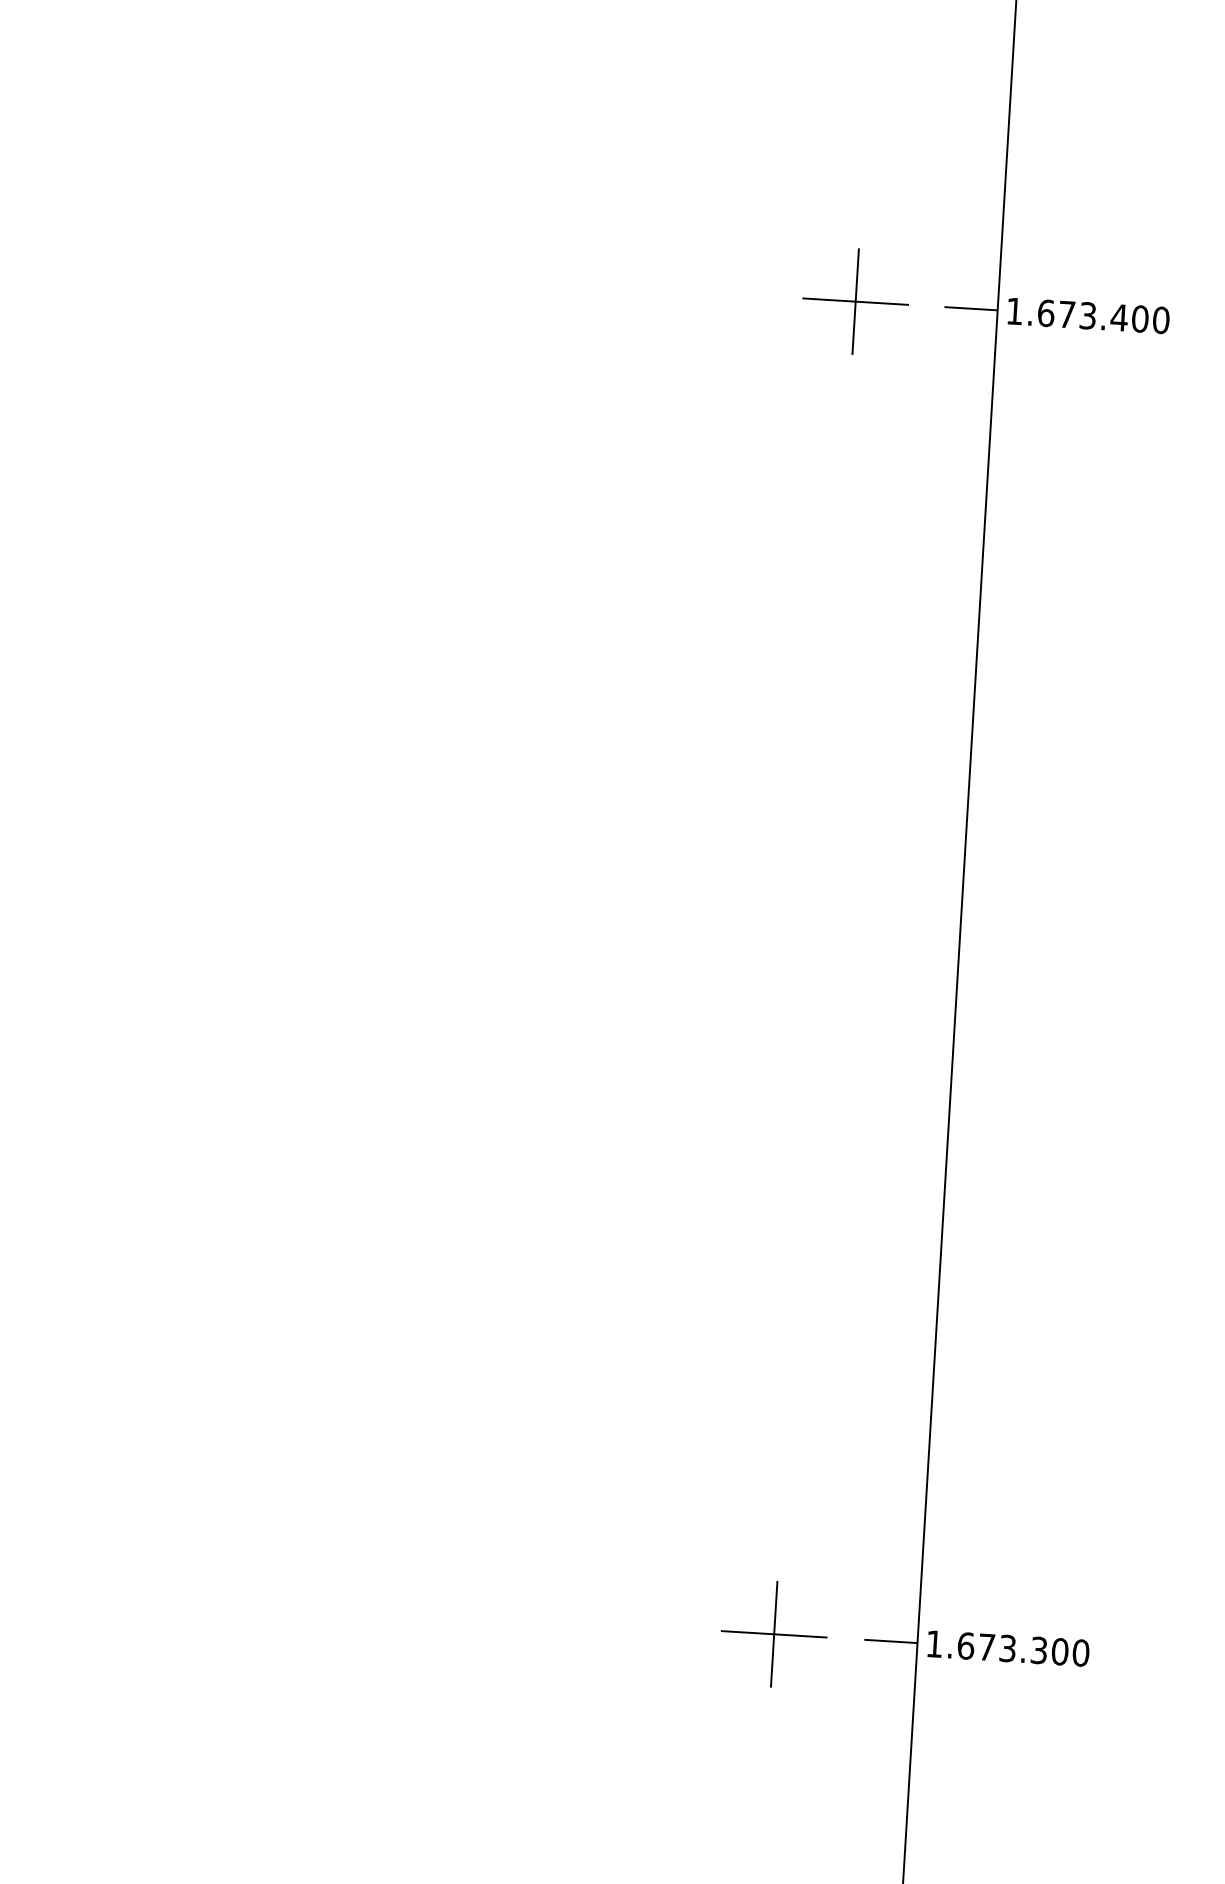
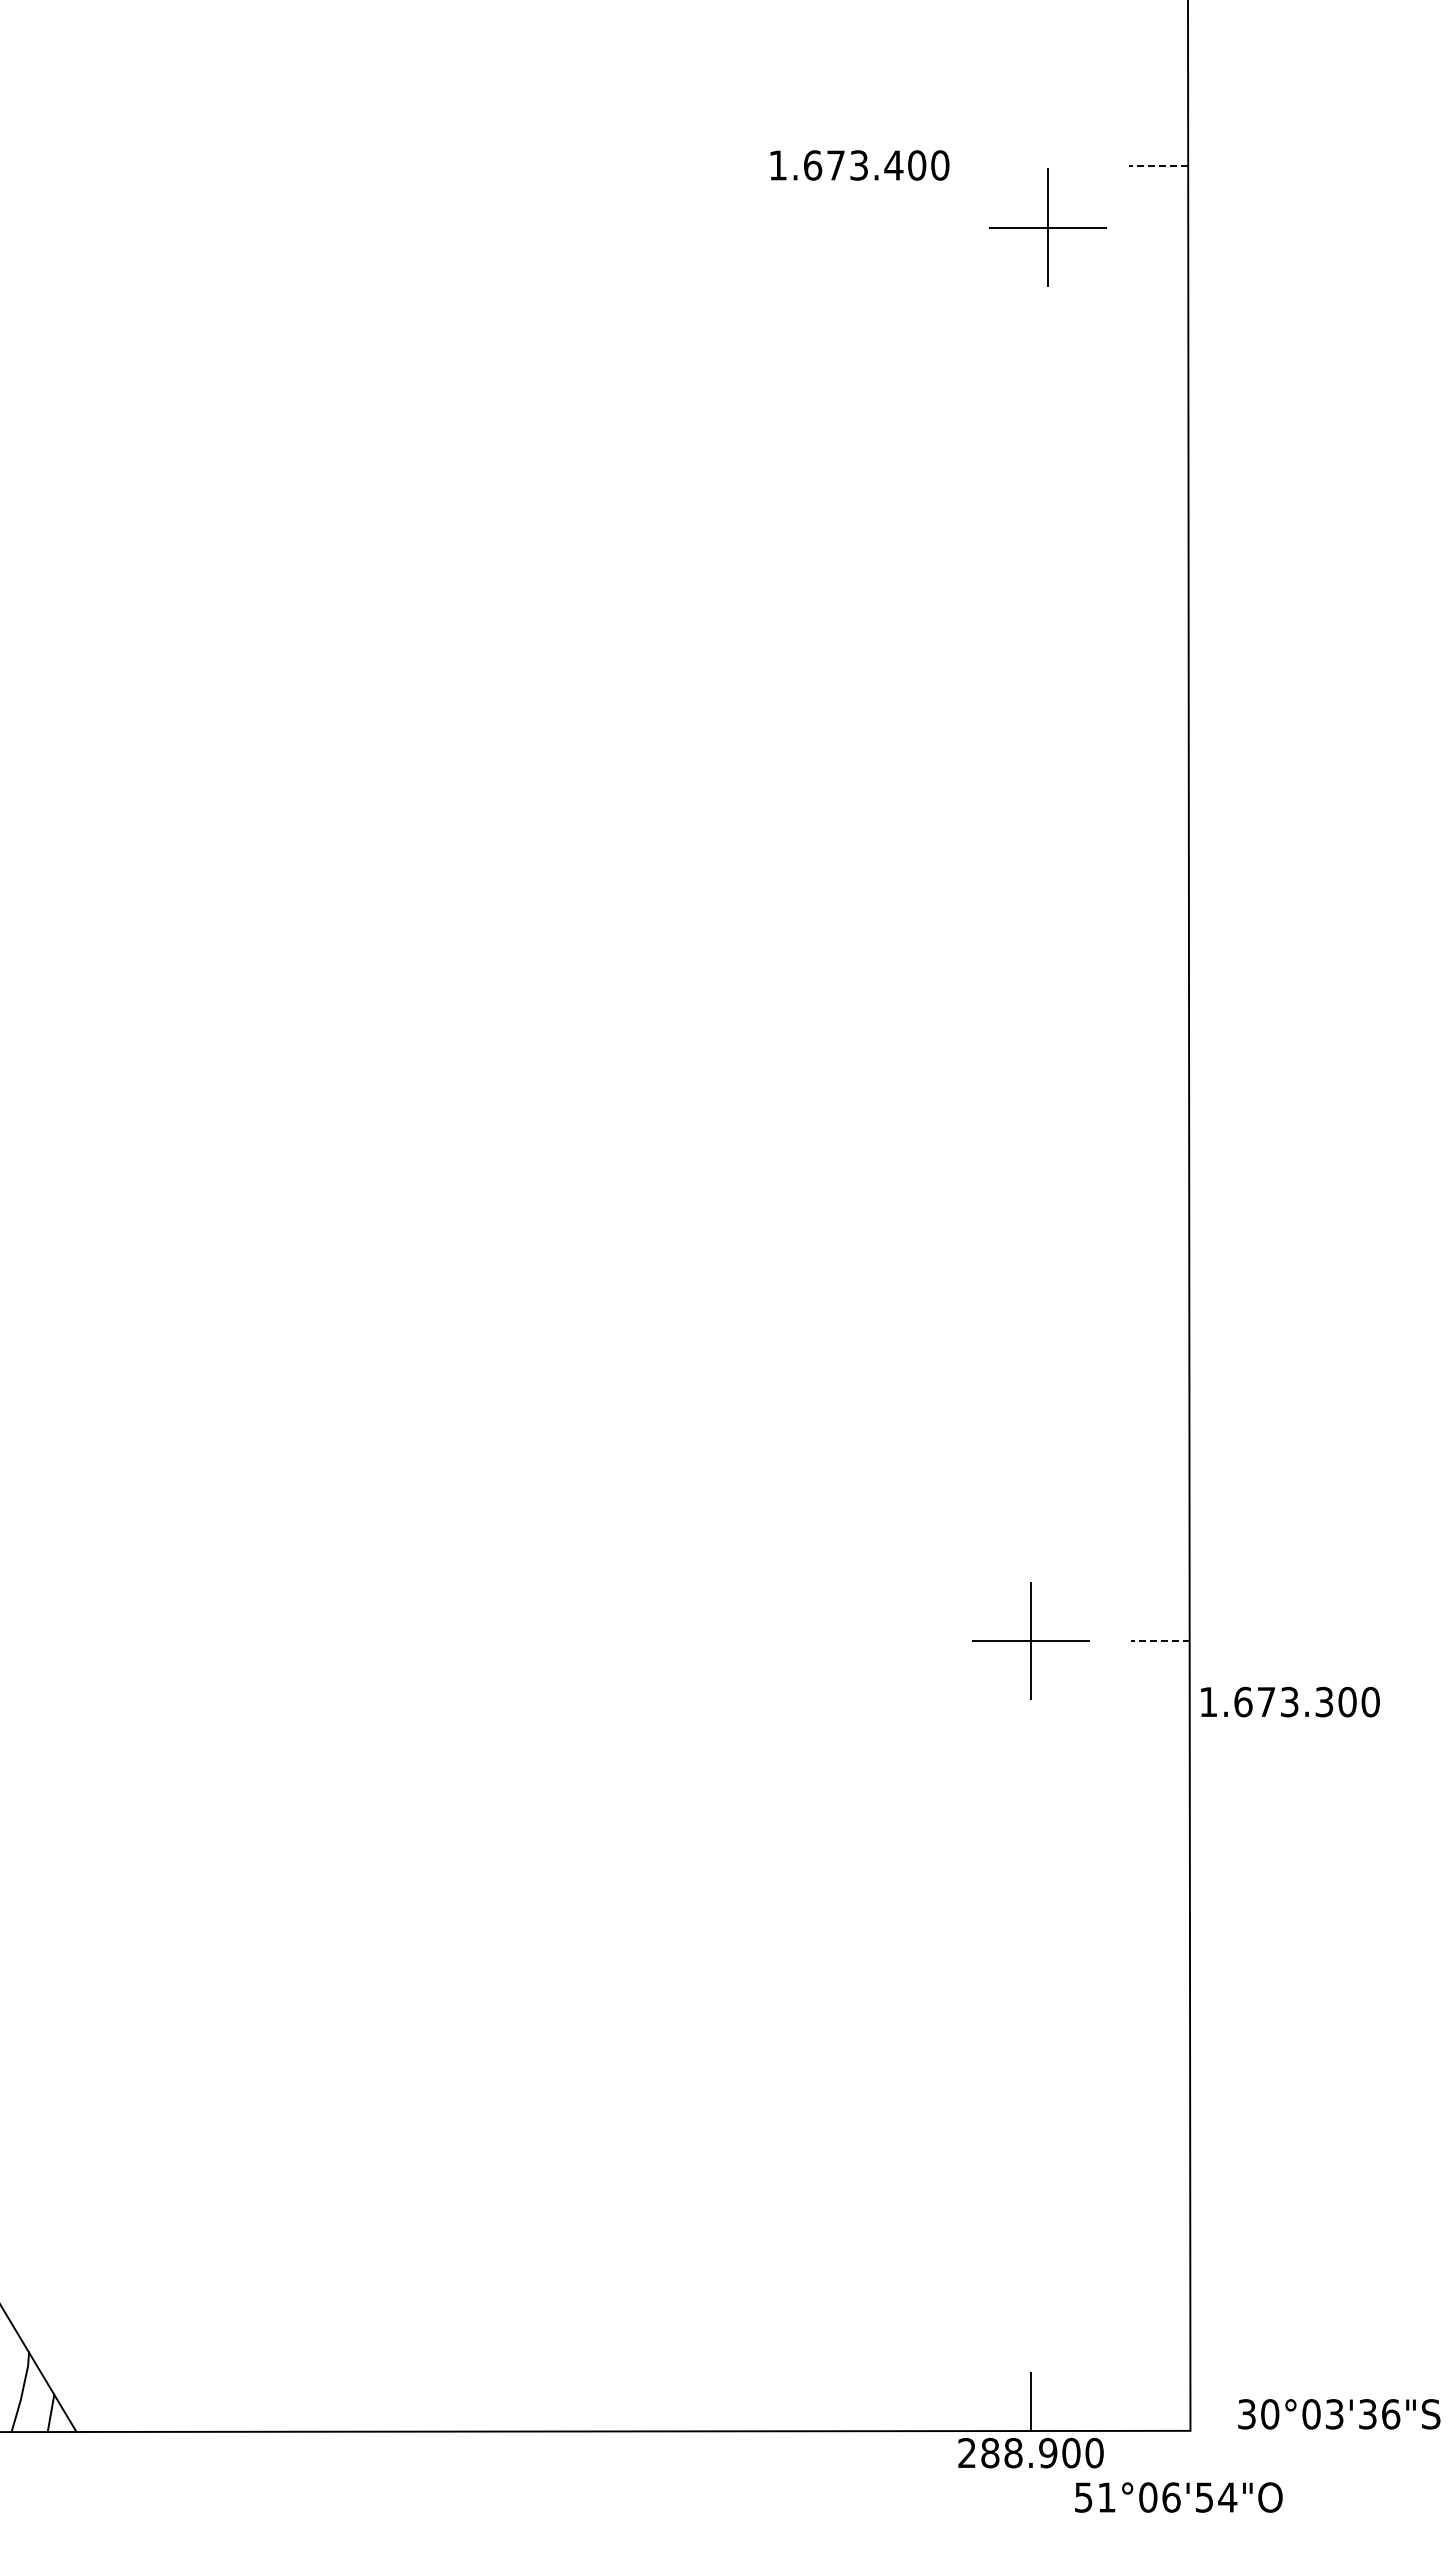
part: (855, 301) -> (1047, 227), moved
line: (970, 308) -> (1158, 165), solid -> dashed
text: (1088, 315) -> (859, 165), moved
line: (891, 1641) -> (1160, 1641), solid -> dashed
text: (1008, 1648) -> (1290, 1701), moved

